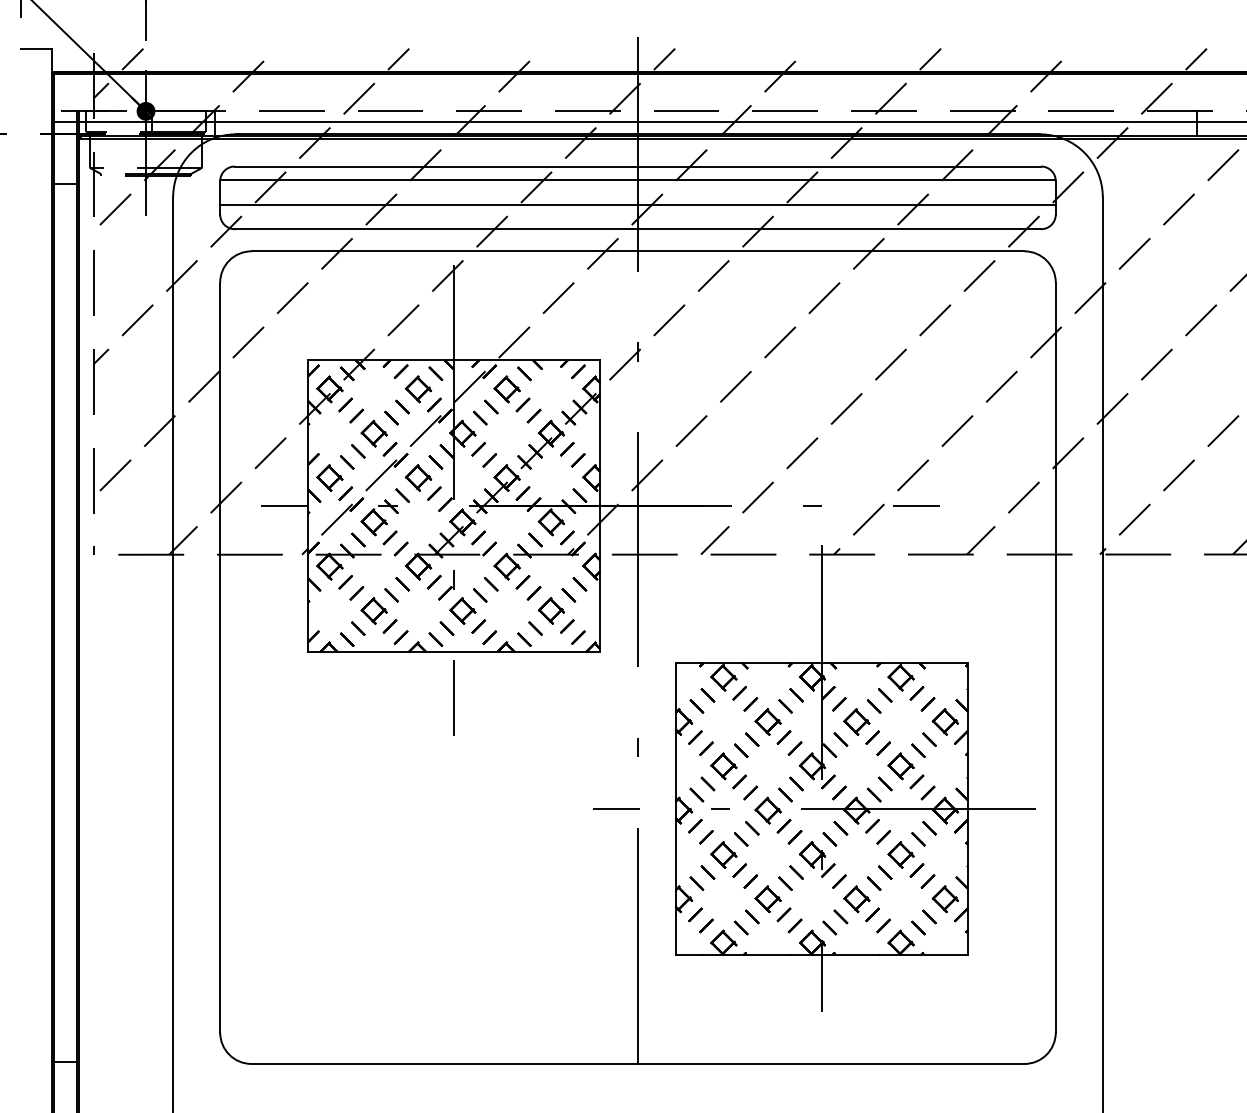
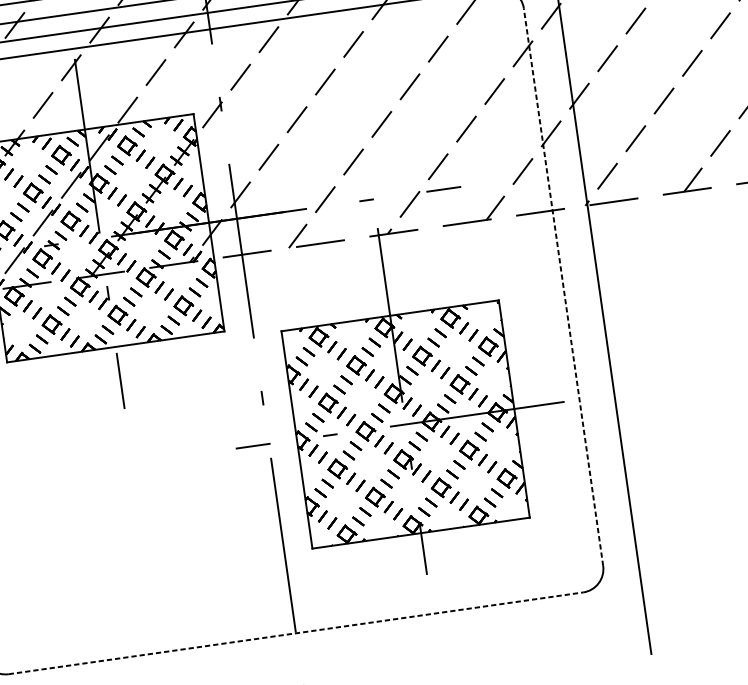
line: (1055, 657) -> (563, 287), solid -> dashed
line: (638, 1063) -> (296, 632), solid -> dashed

